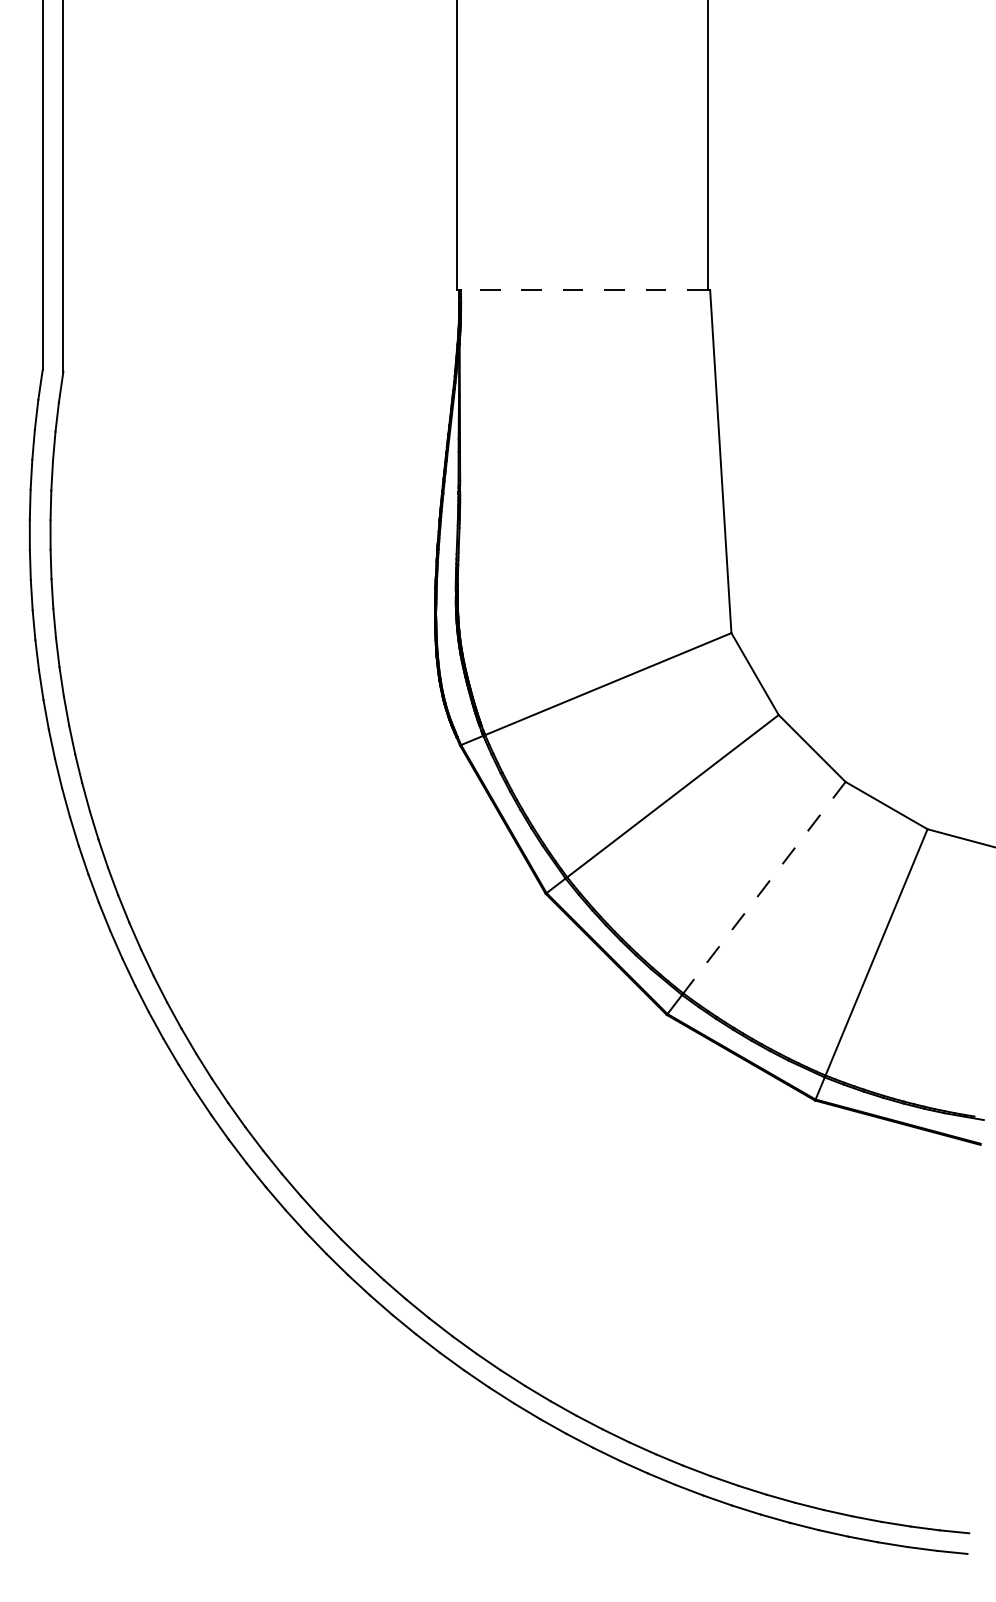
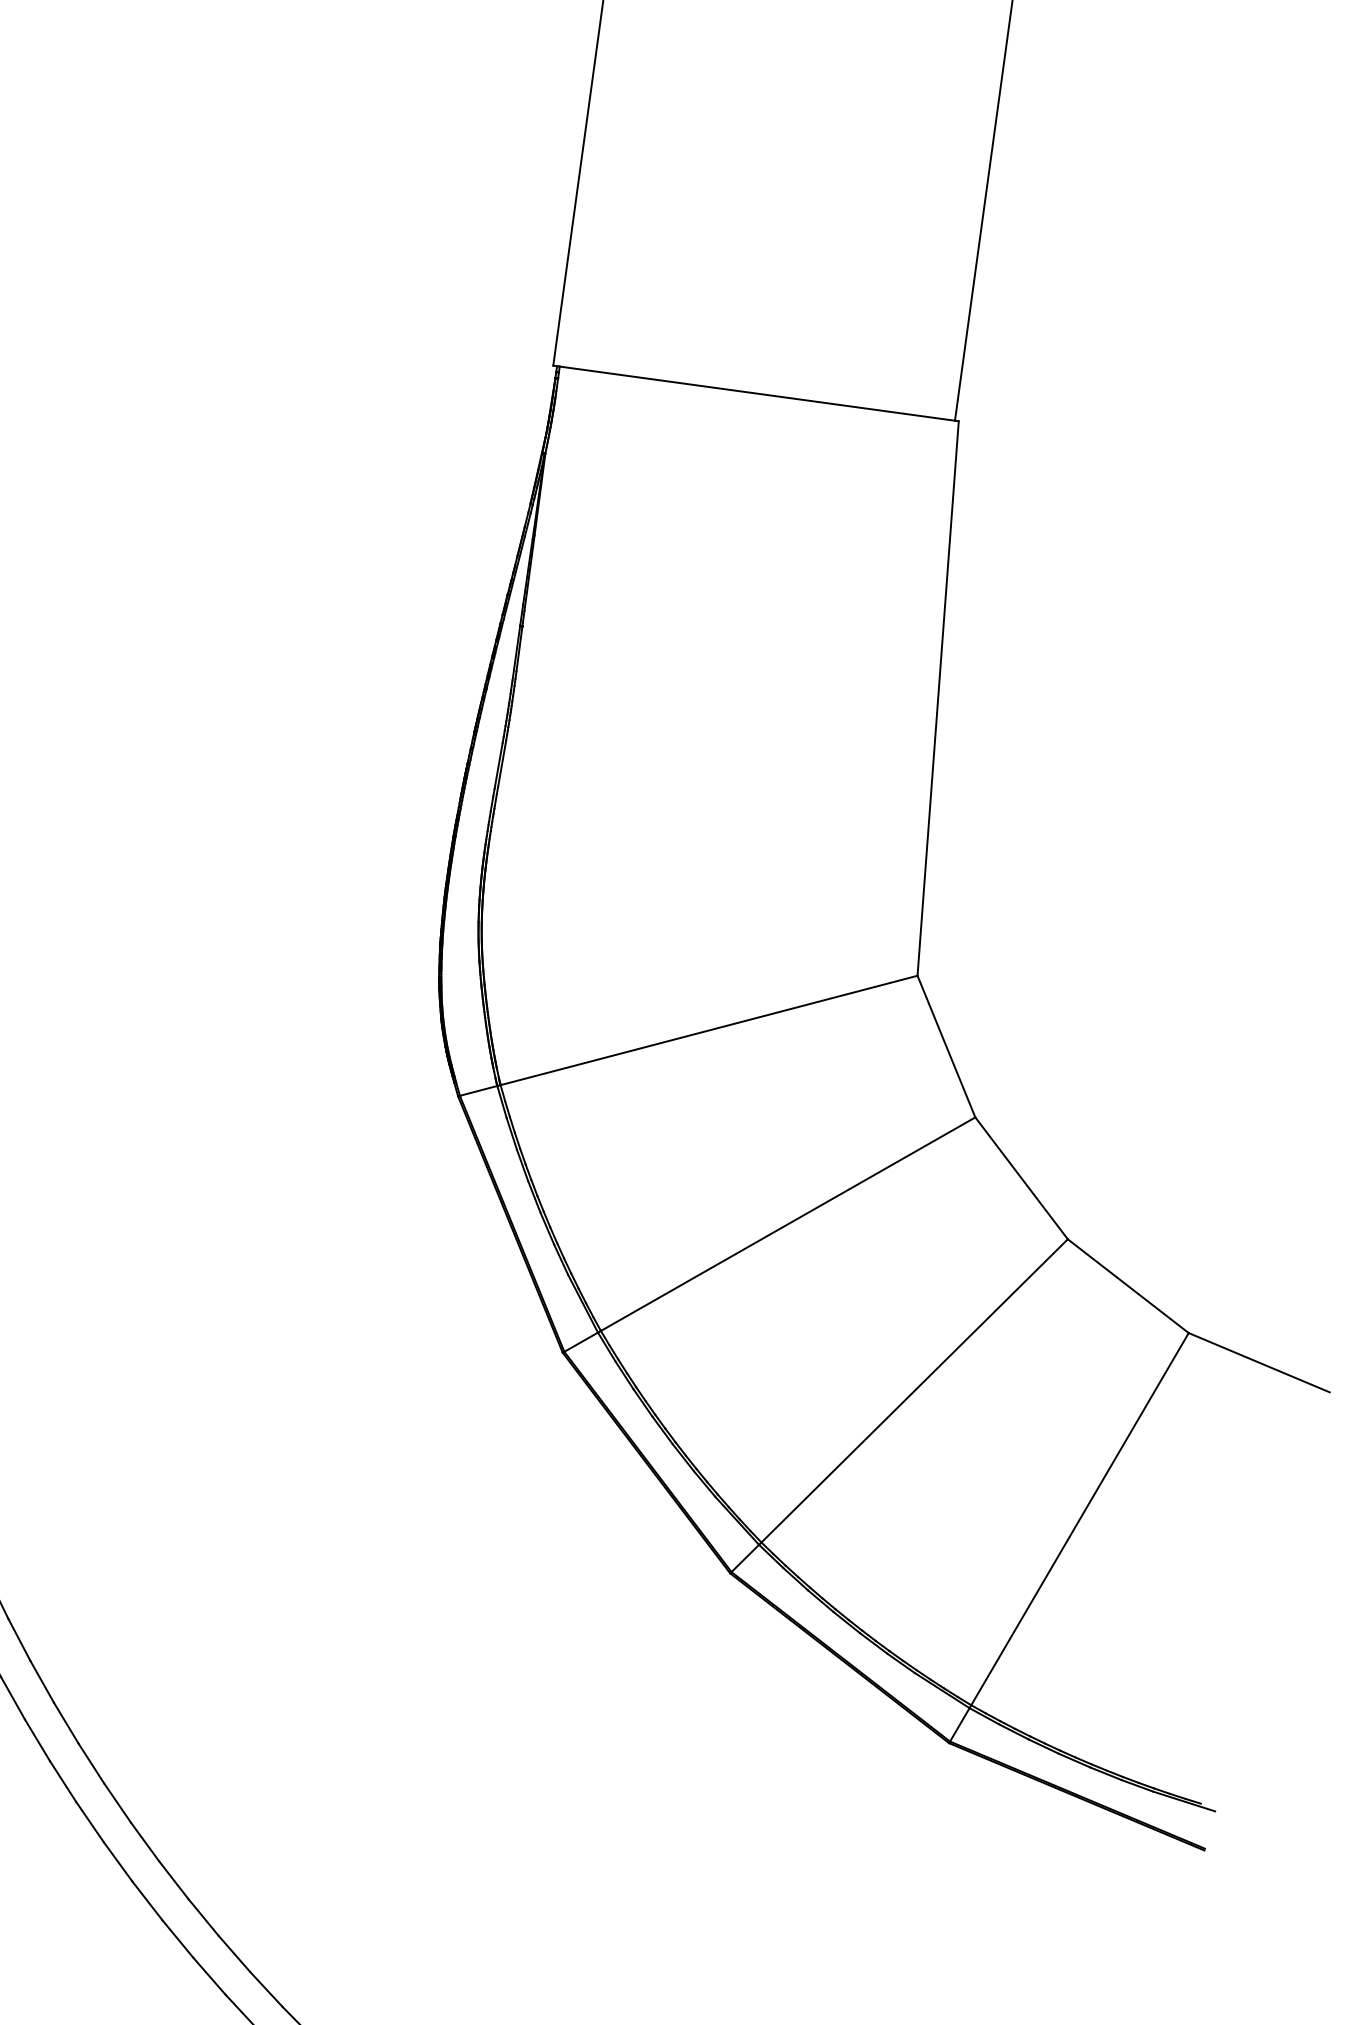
line: (583, 289) -> (755, 392), dashed -> solid
line: (764, 888) -> (914, 1392), dashed -> solid

